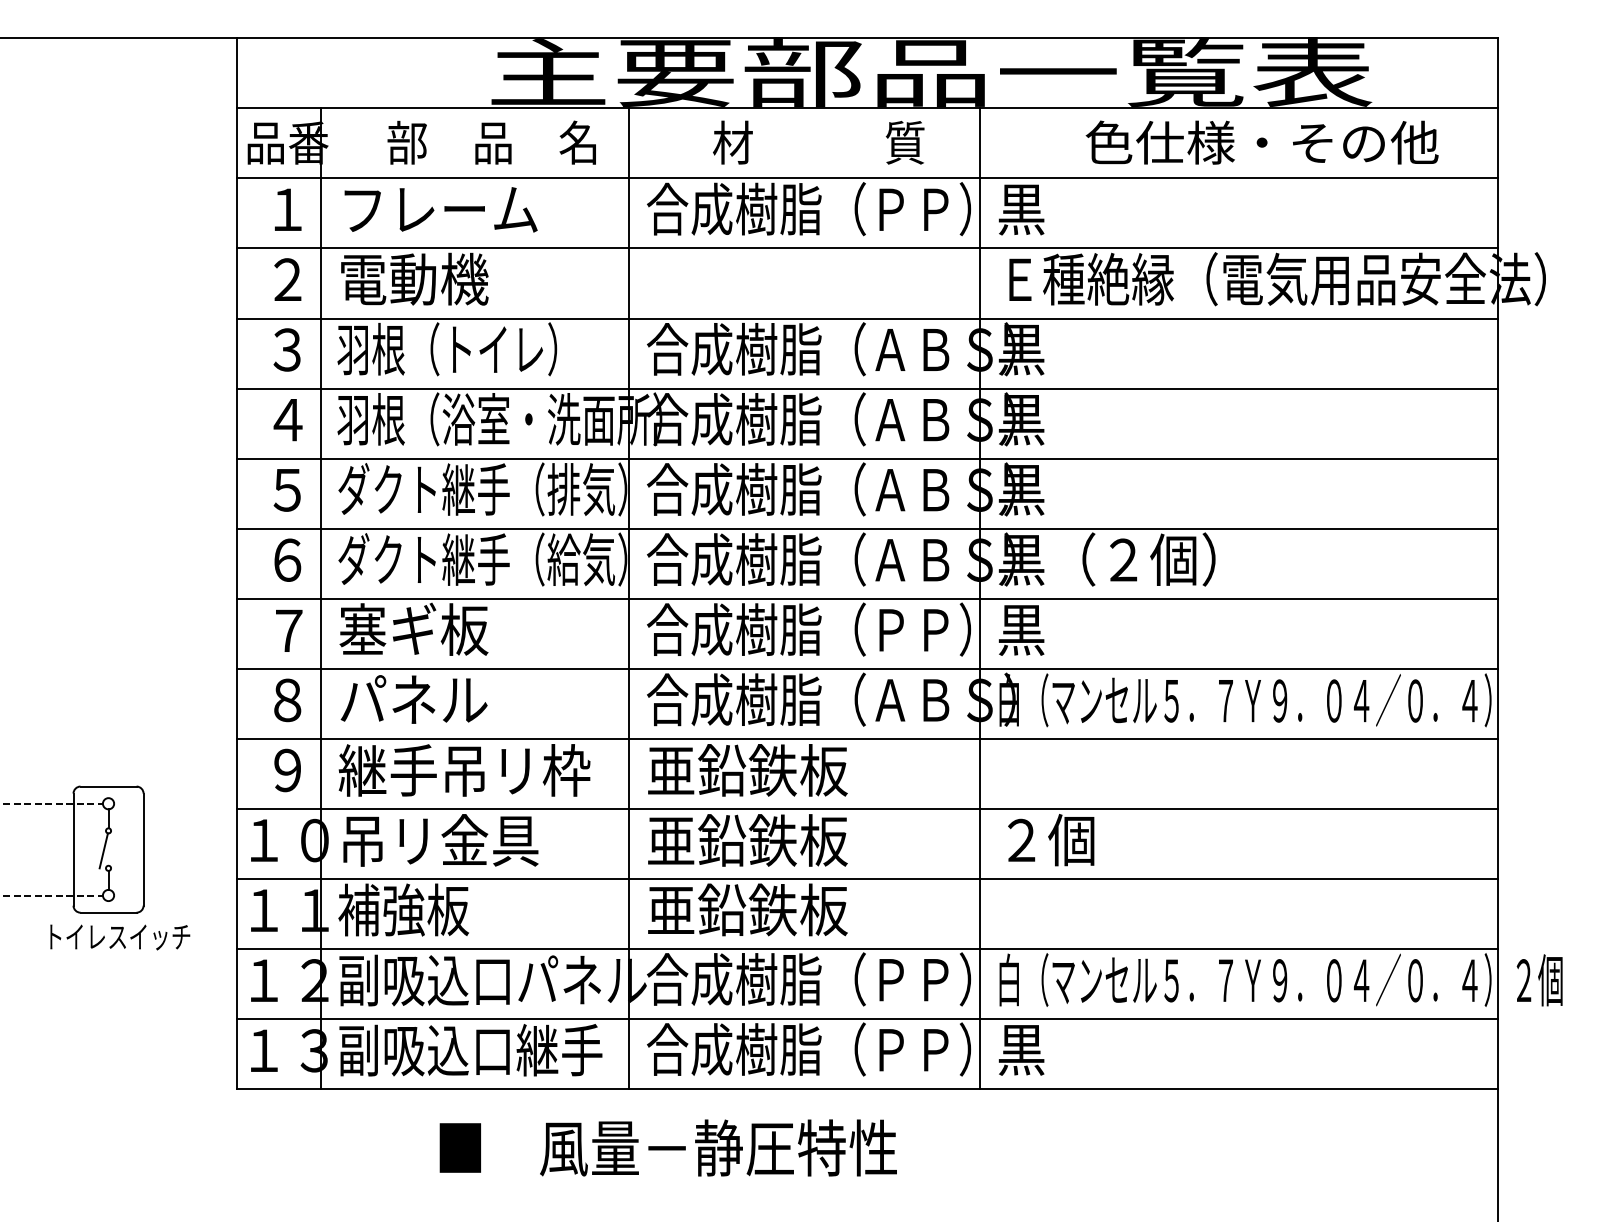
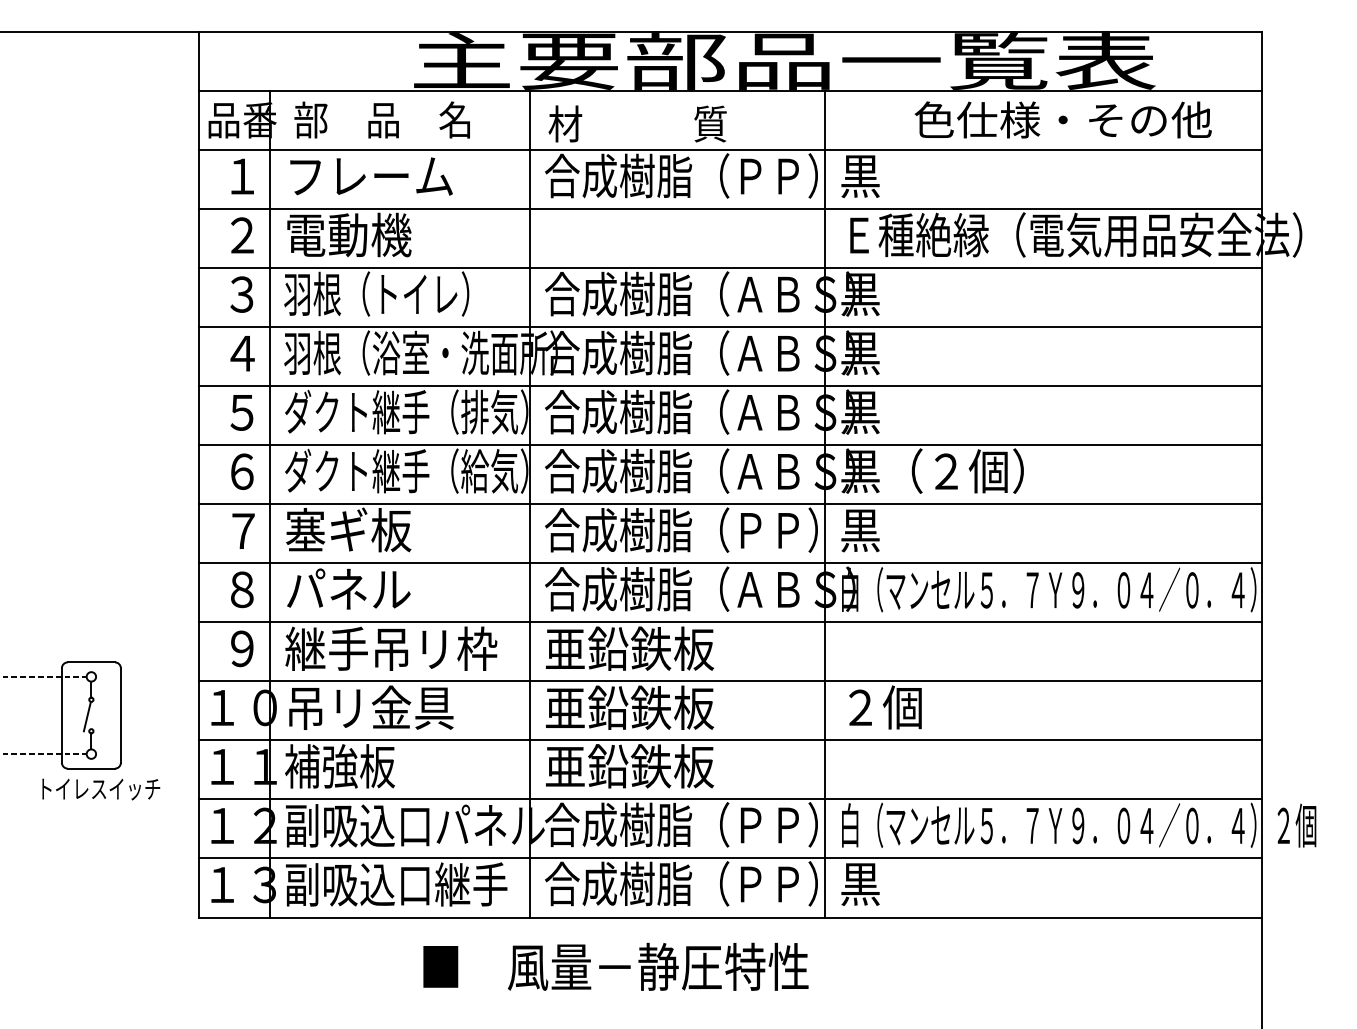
text: (490, 142) -> (381, 119), moved
text: (818, 142) -> (637, 123), moved
text: (667, 1147) -> (615, 966), moved

